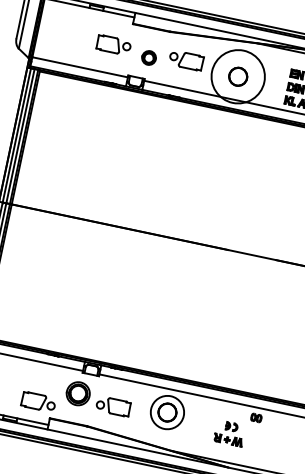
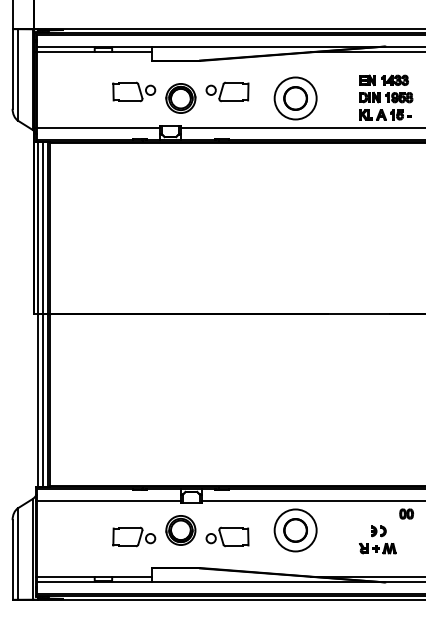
part: (148, 57) -> (180, 98), size x1.67
circle: (238, 76) -> (295, 98), size x0.62
part: (38, 401) -> (134, 536), moved

